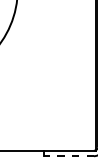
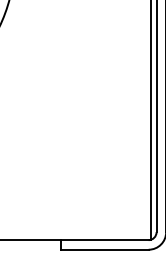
line: (69, 156) -> (105, 250), dashed -> solid

